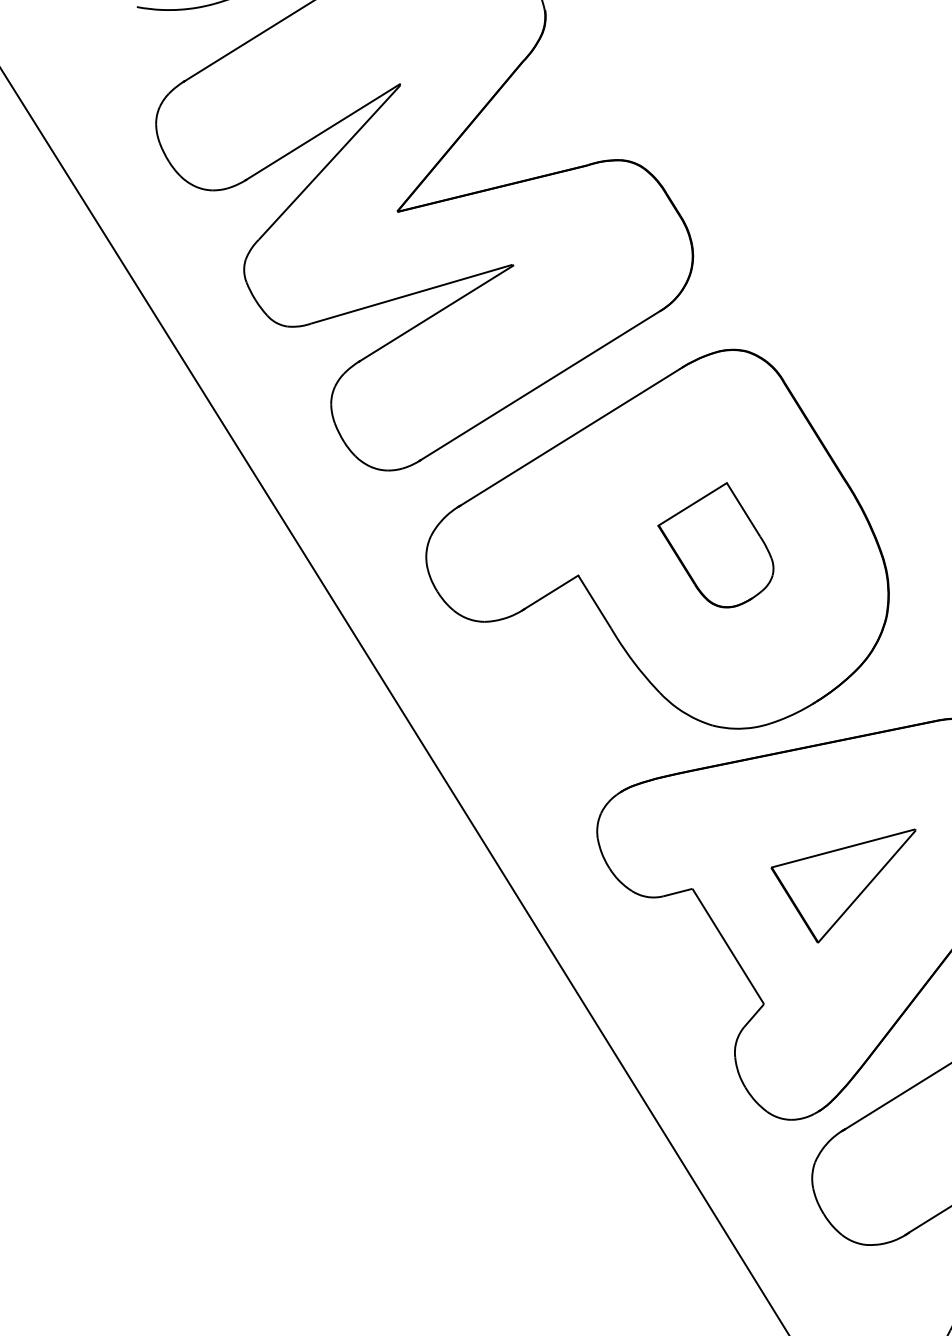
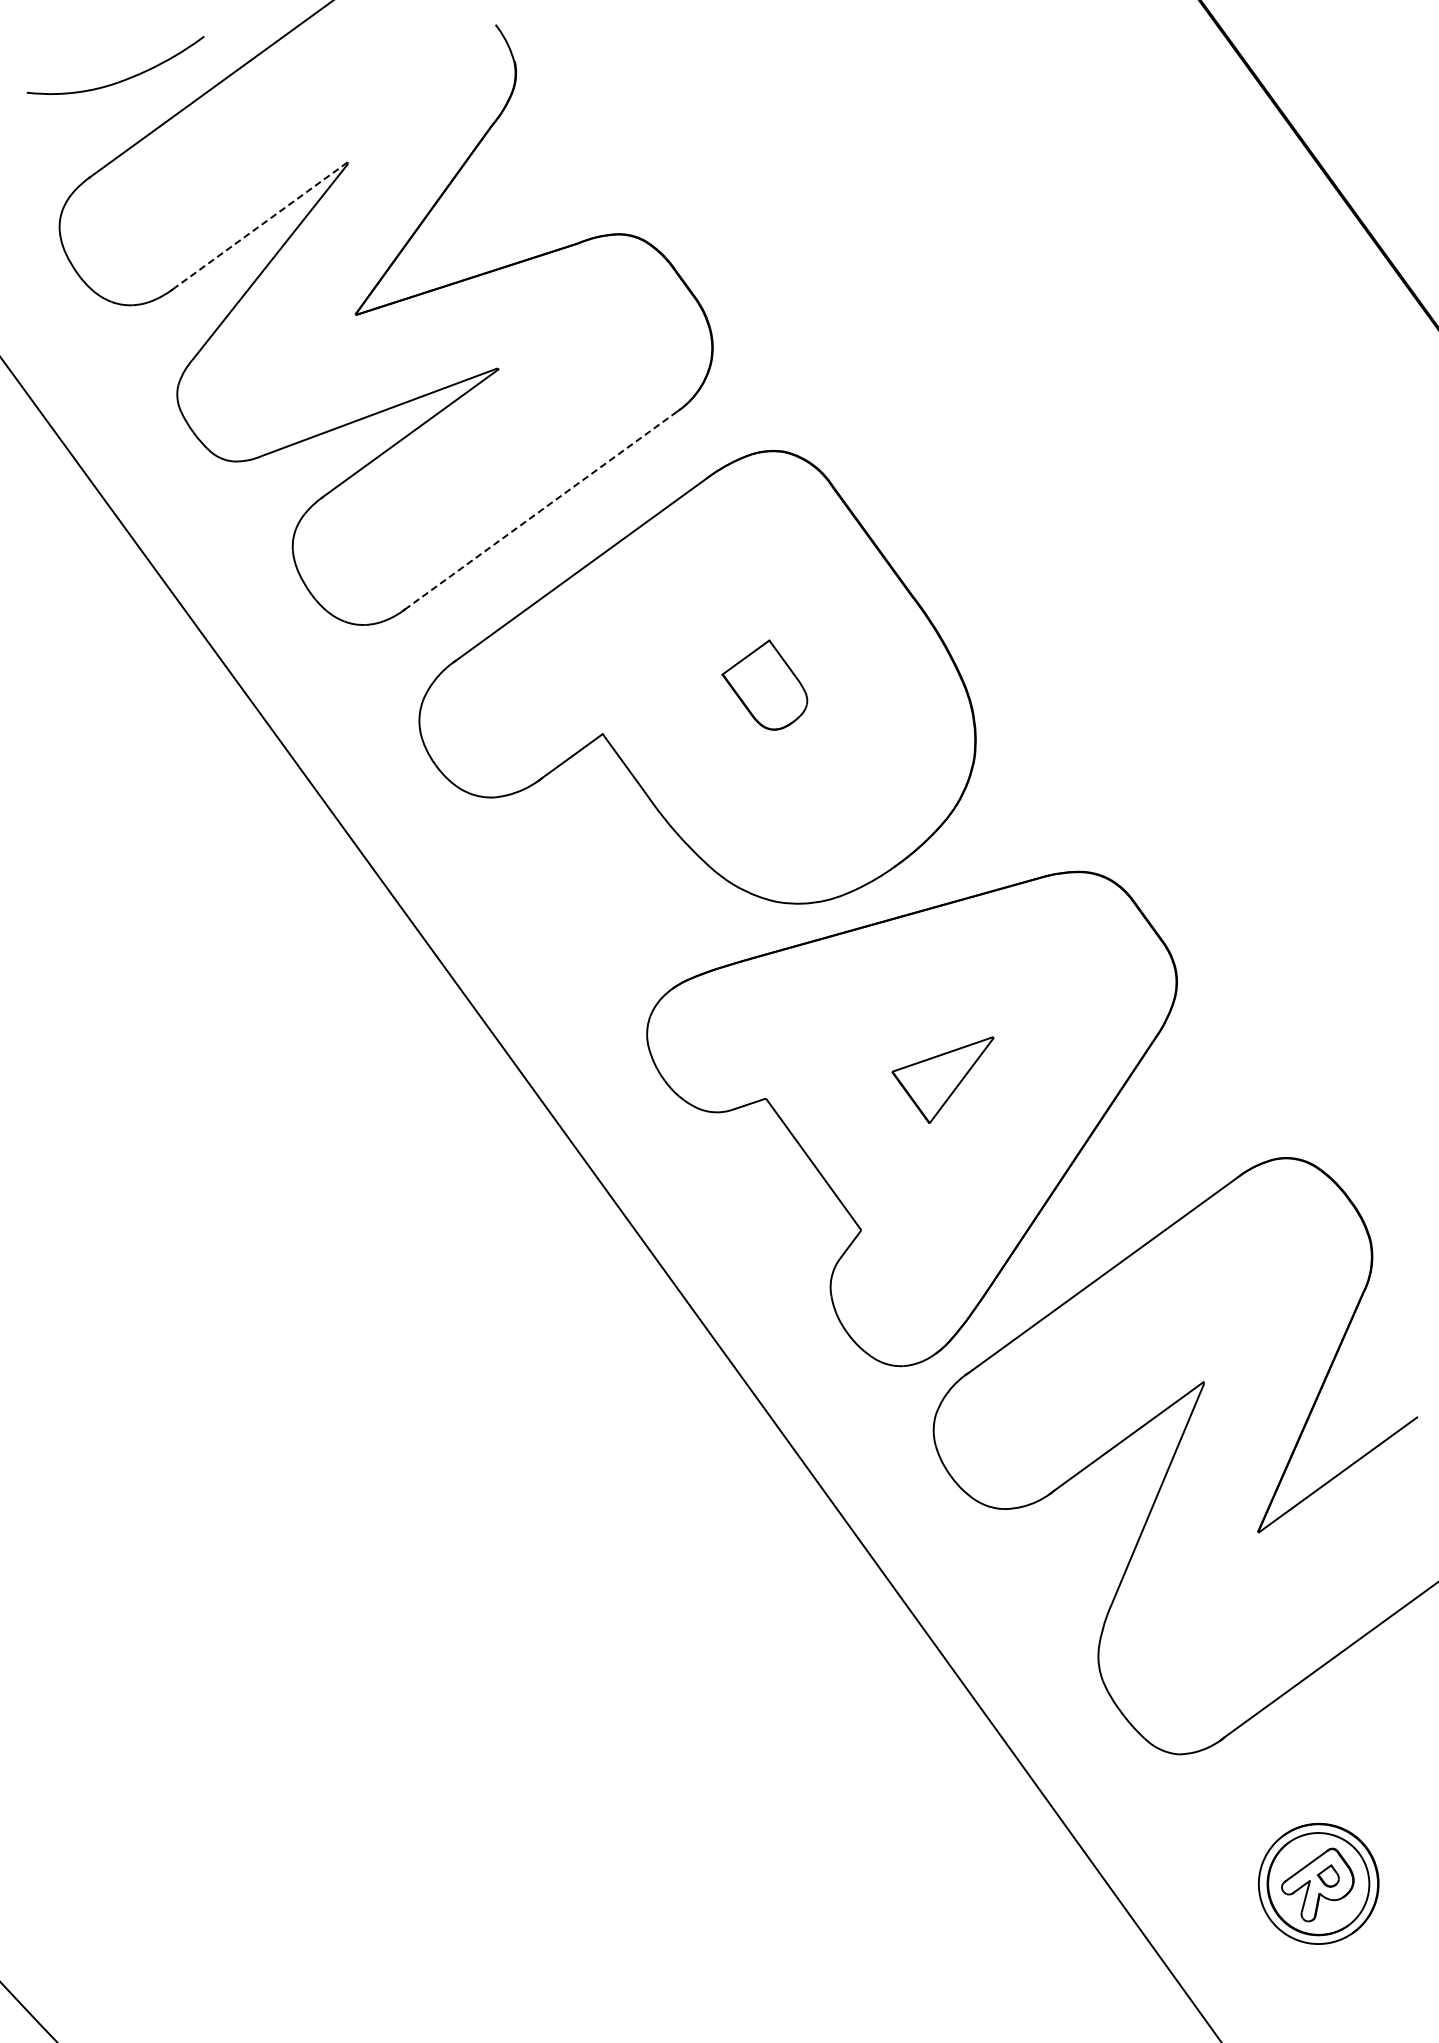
line: (322, 132) -> (259, 226), solid -> dashed
line: (539, 385) -> (540, 510), solid -> dashed
part: (715, 543) -> (764, 684), size x0.6
part: (840, 883) -> (942, 1079), size x0.6

